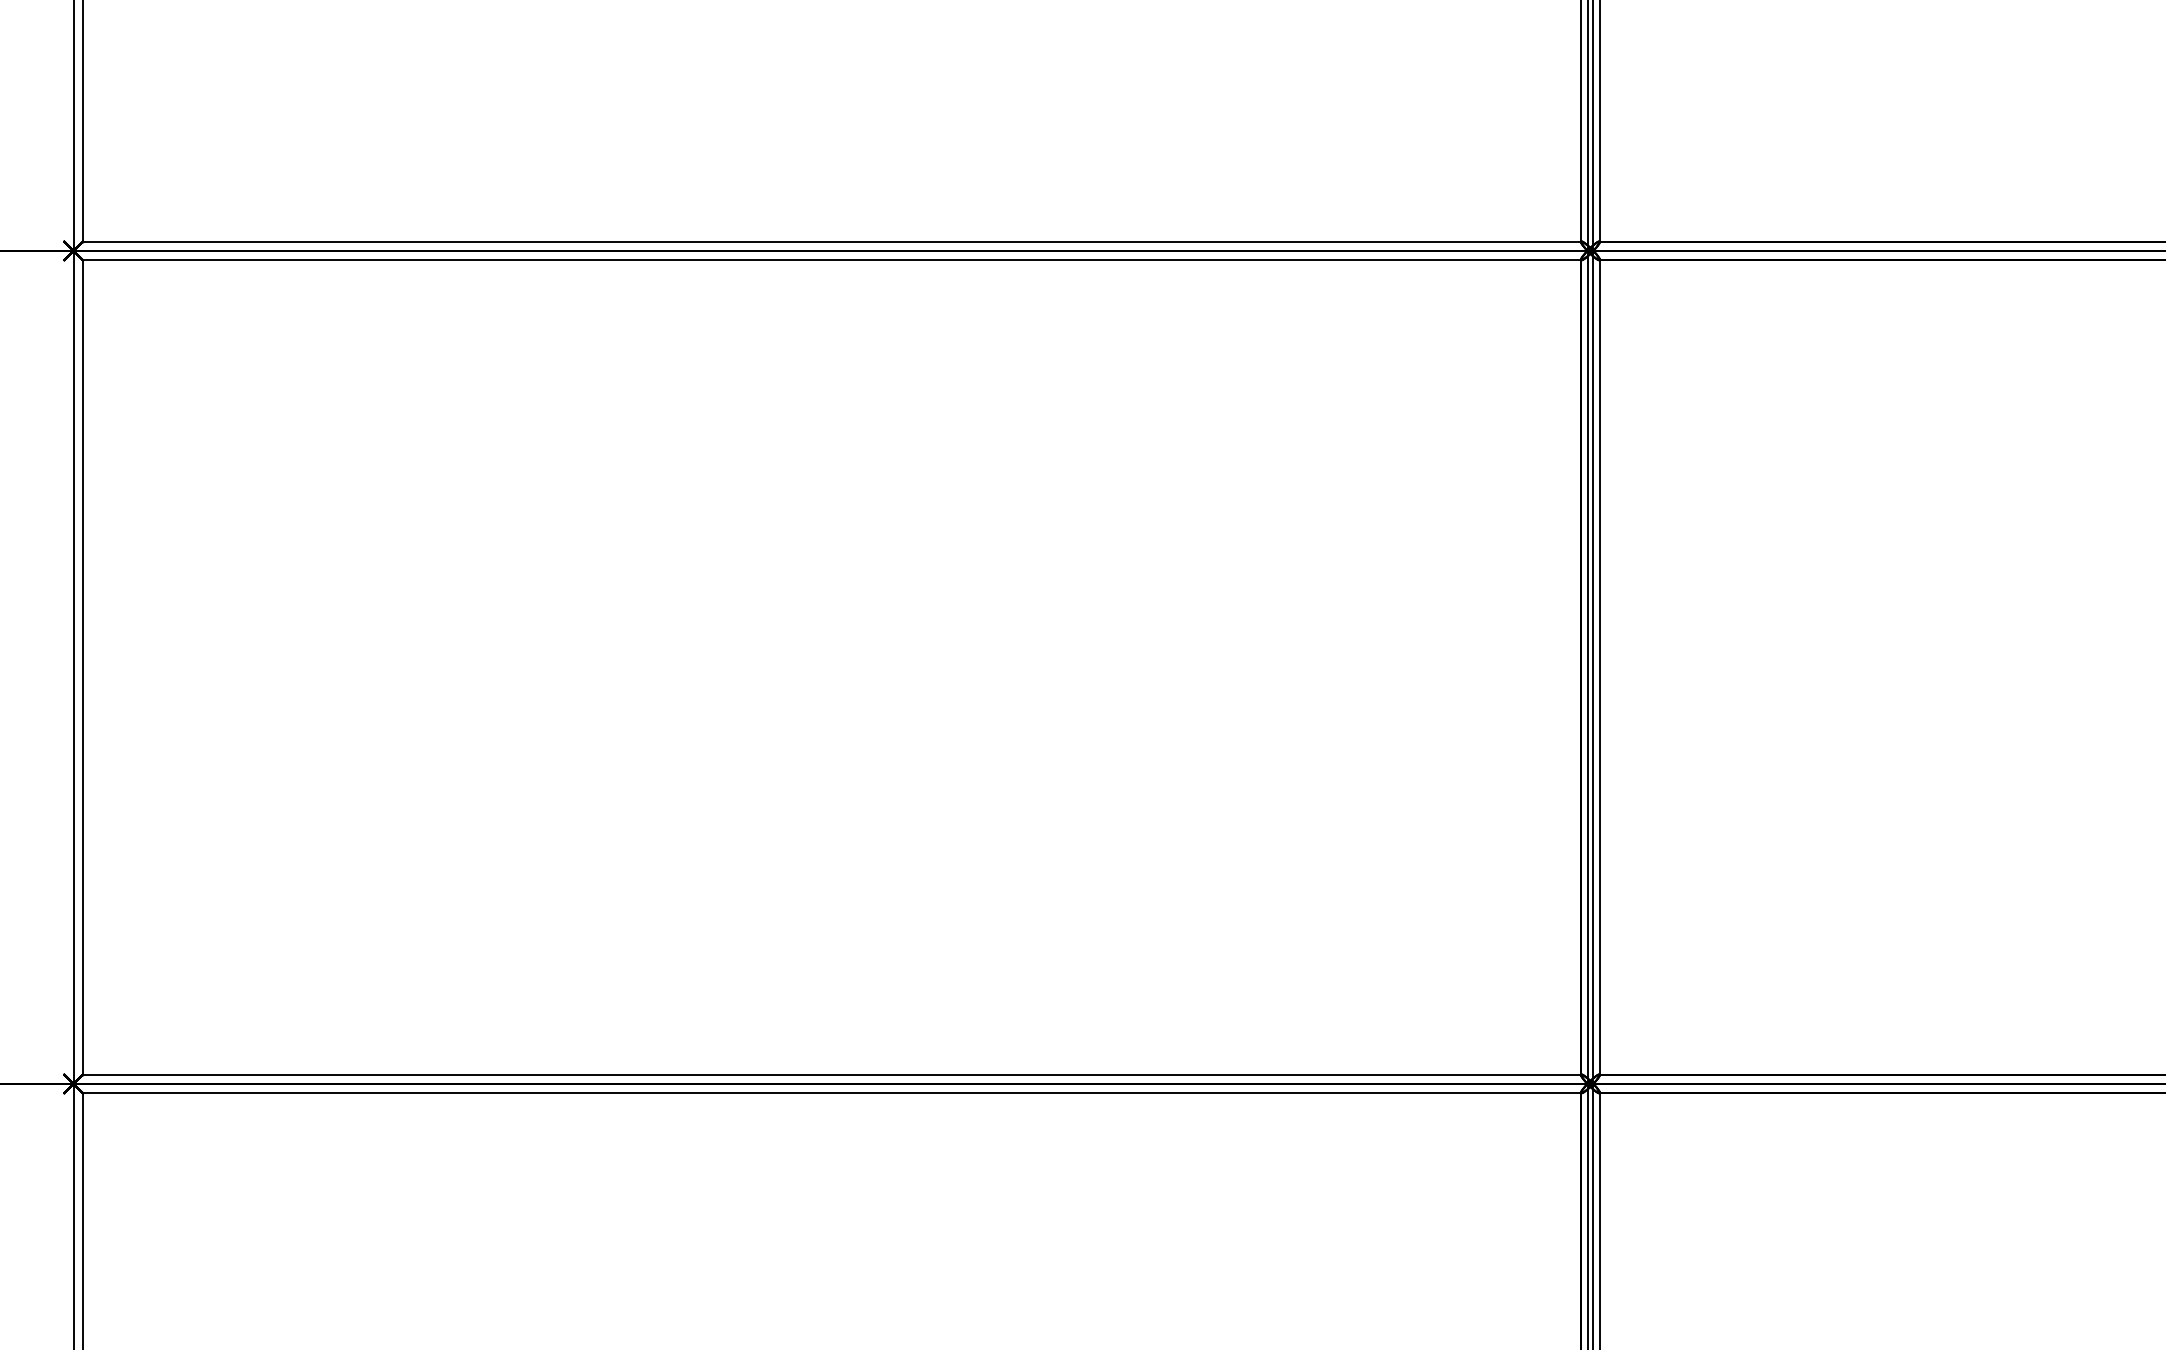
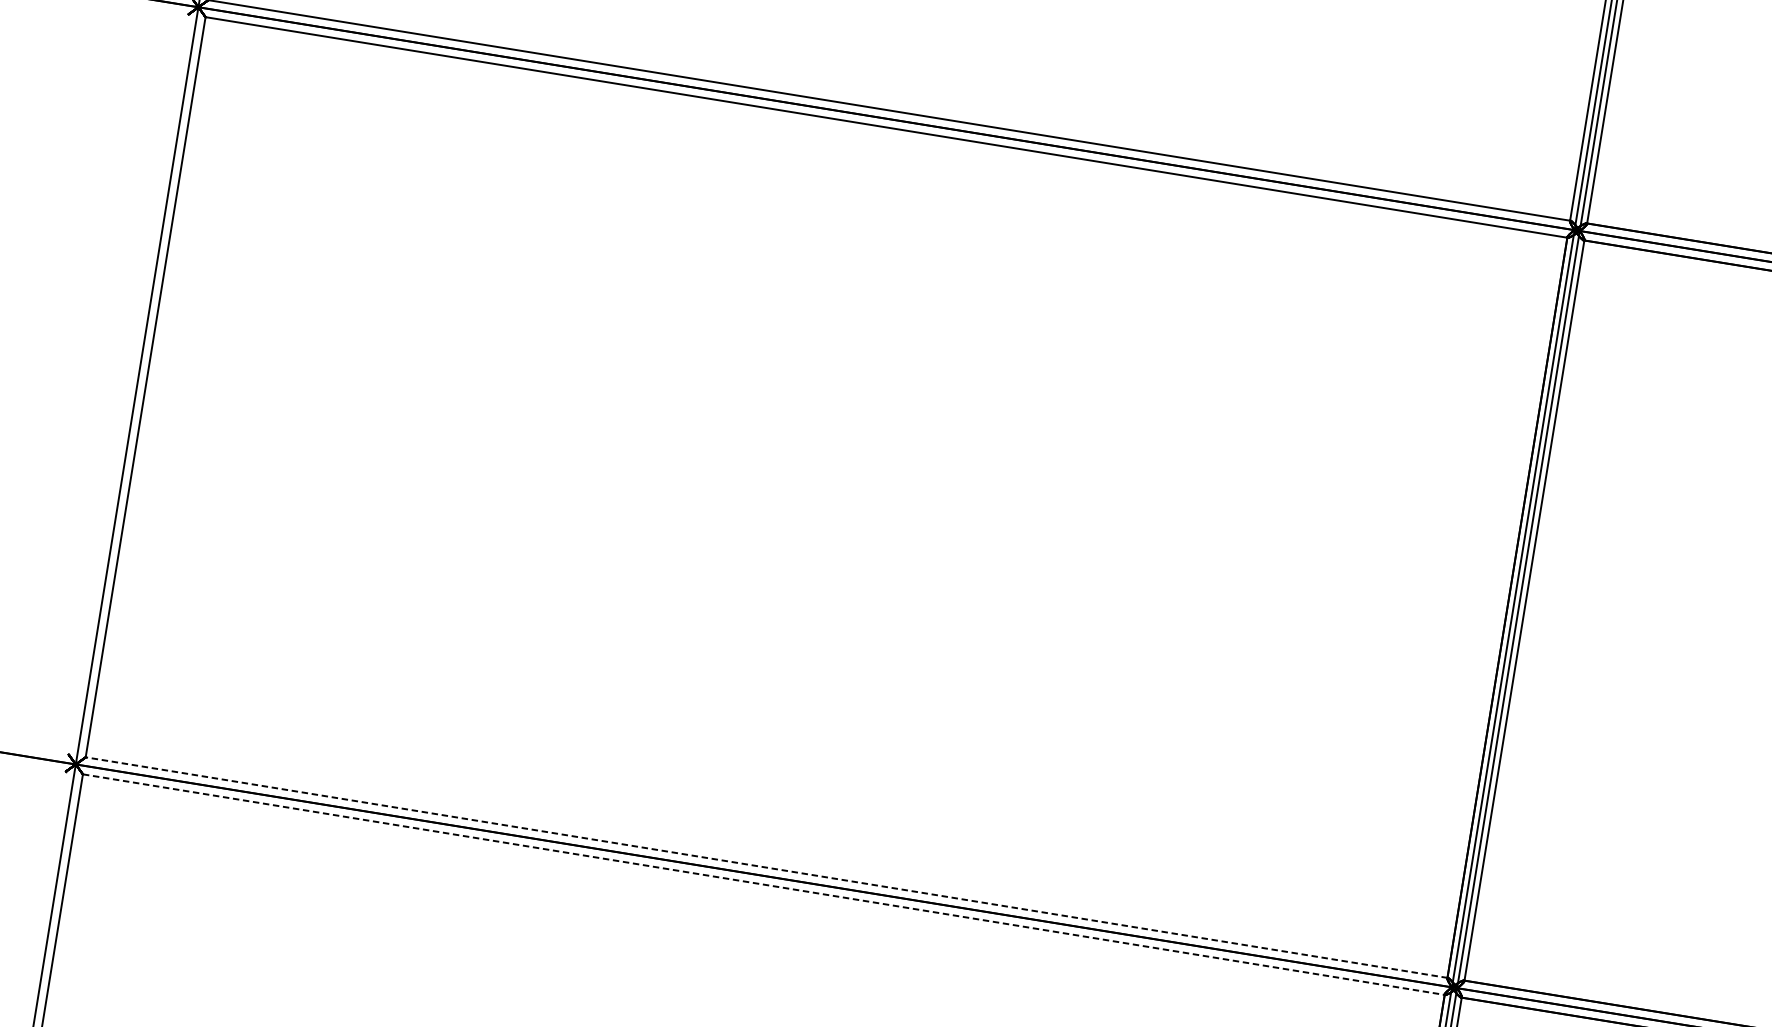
line: (831, 1074) -> (766, 867), solid -> dashed
line: (832, 1093) -> (764, 884), solid -> dashed

